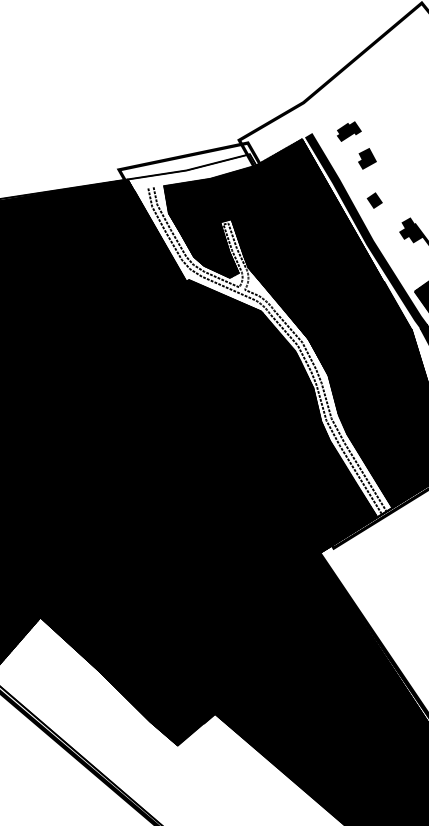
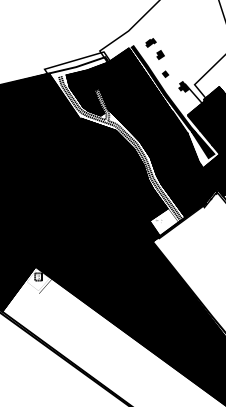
hatch: (345, 514) -> (163, 222), removed
hatch: (126, 665) -> (66, 301), removed

